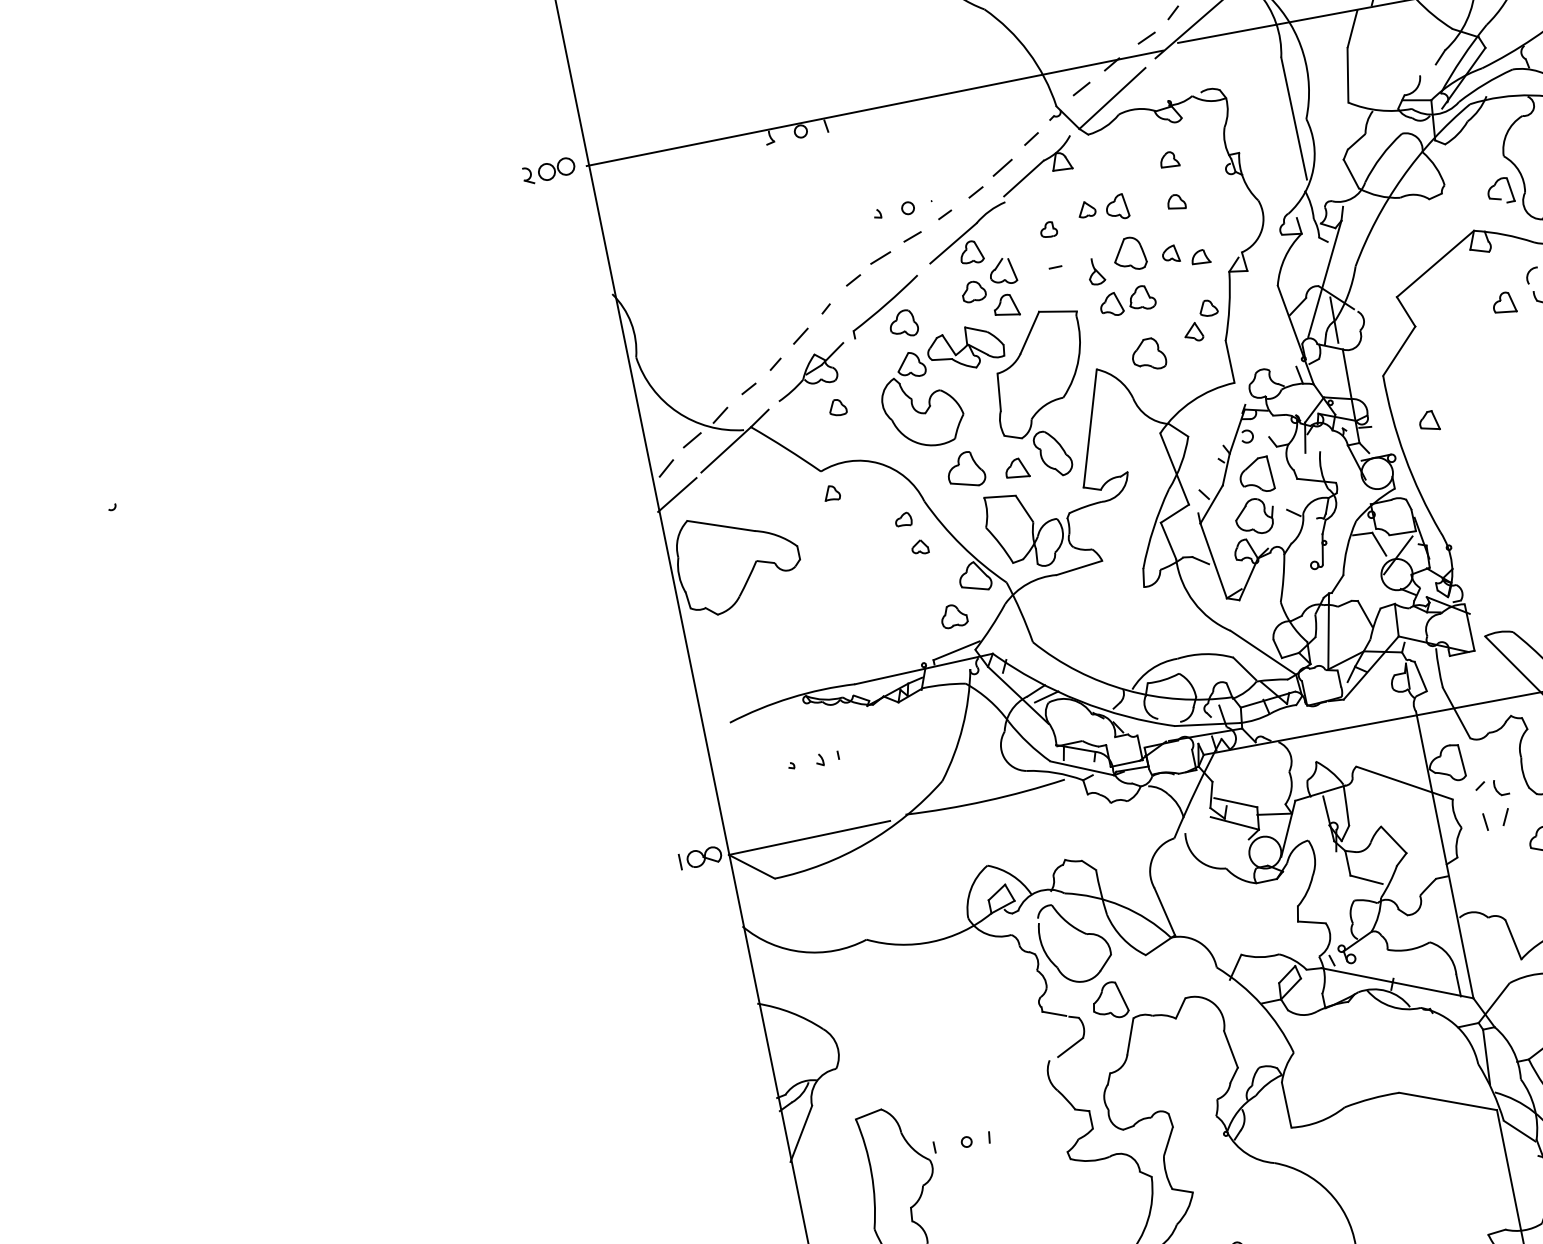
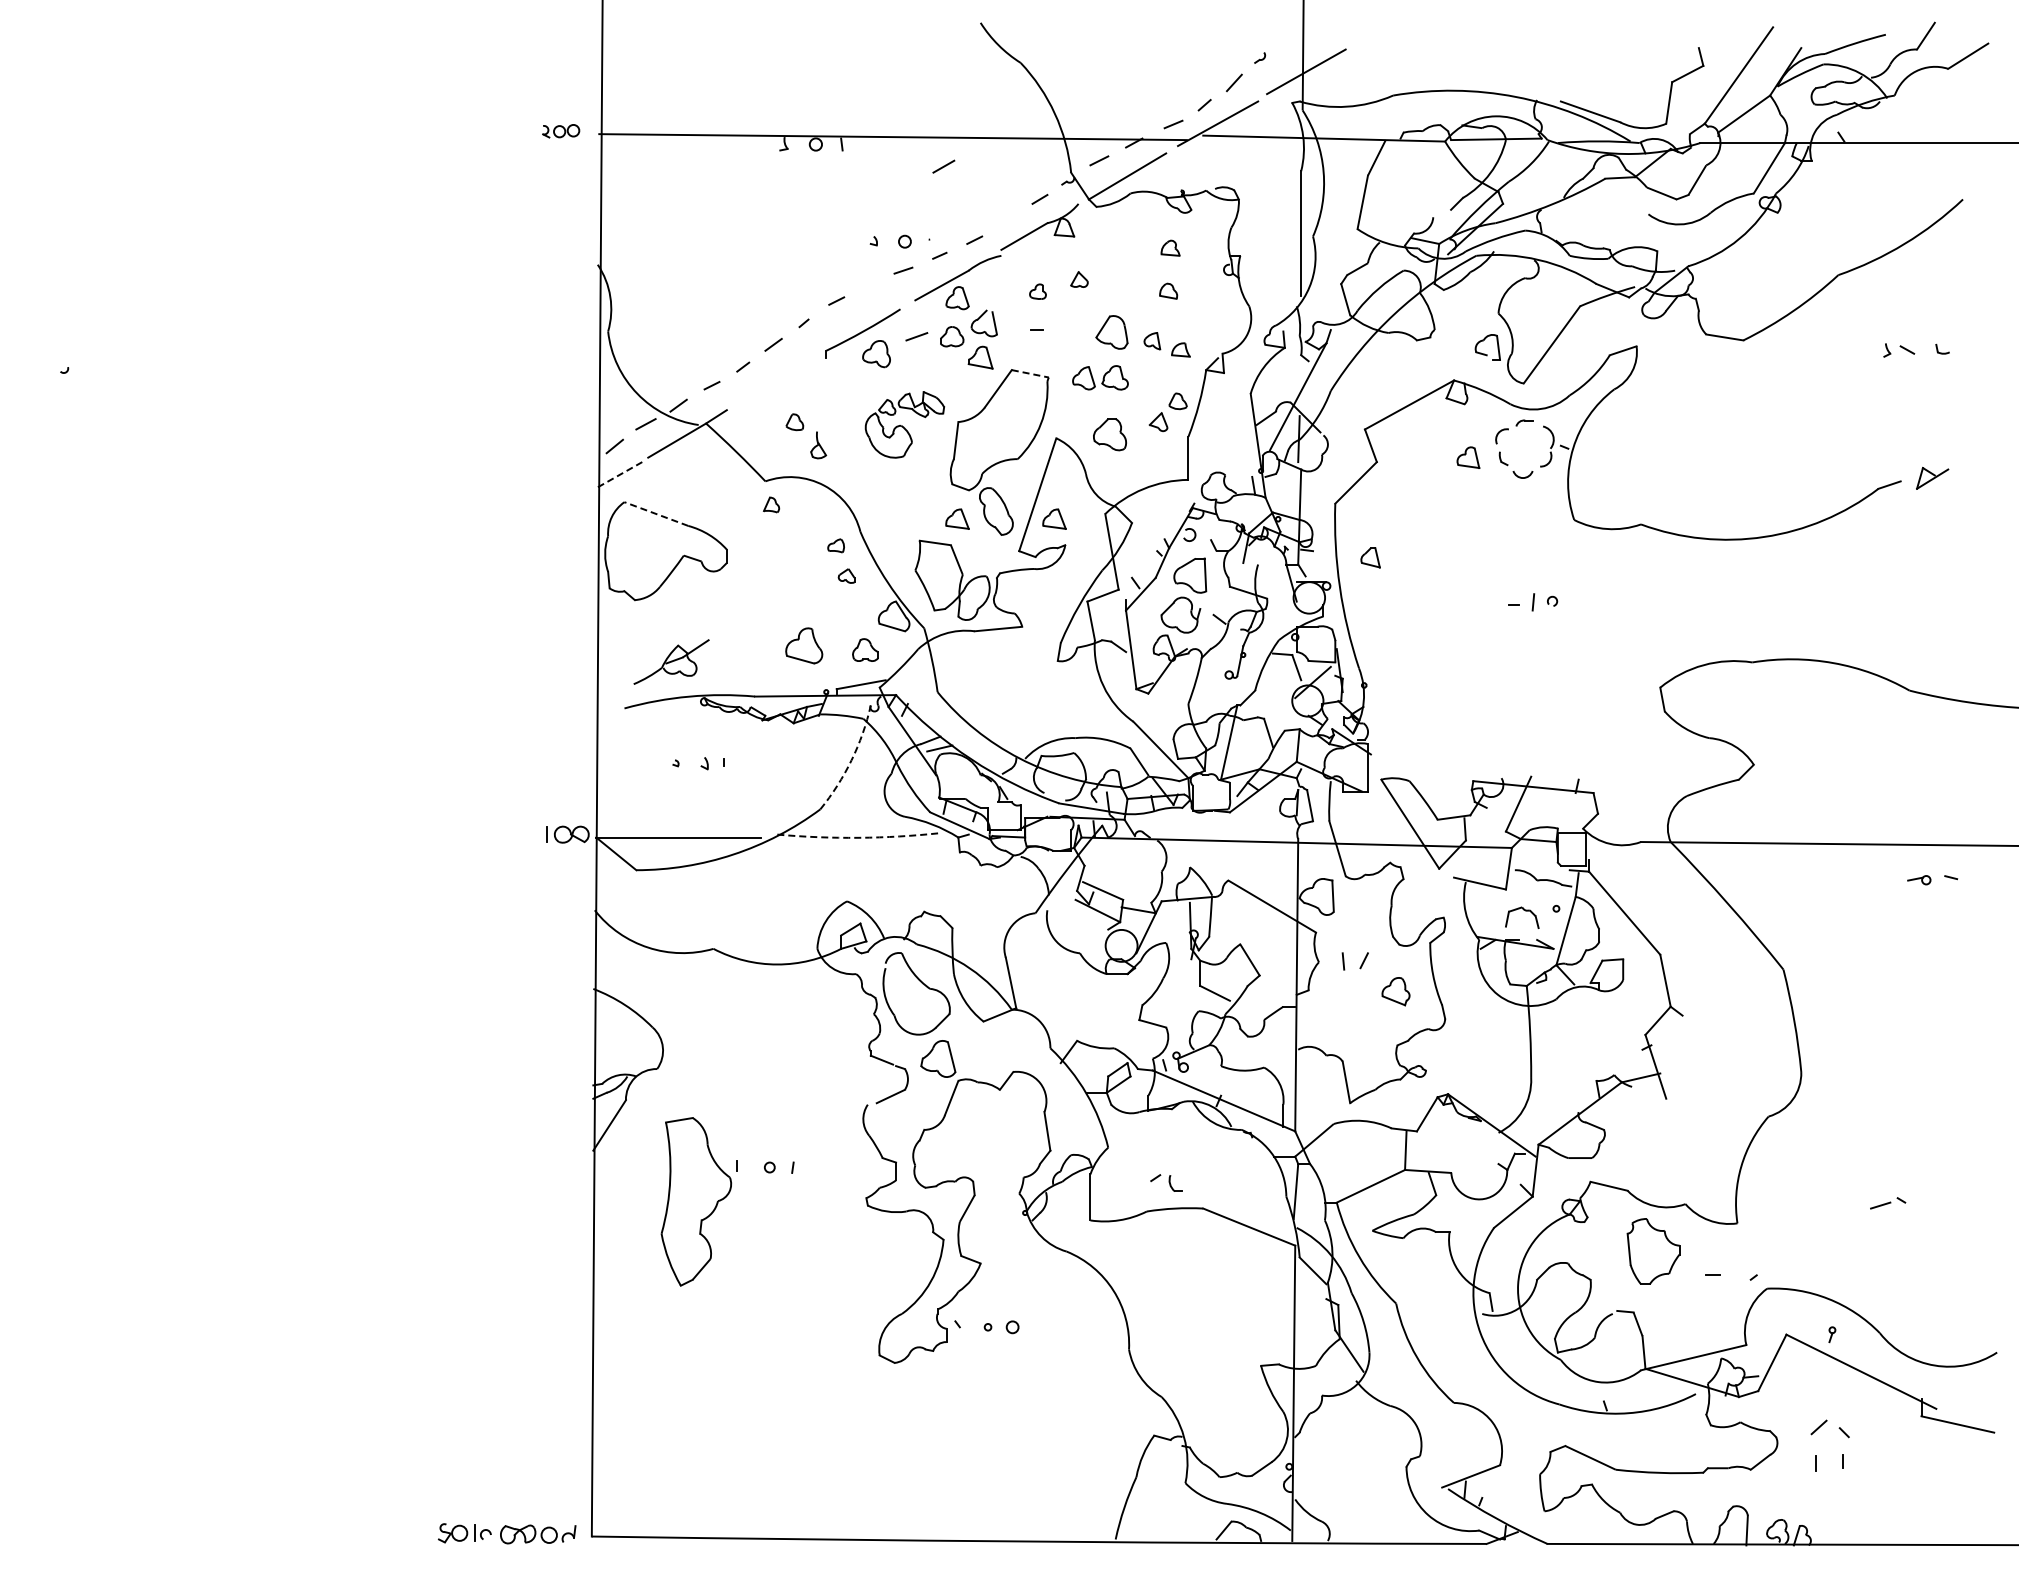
line: (1002, 167) -> (943, 166), moved
part: (548, 171) -> (560, 131), size x0.7
part: (1117, 207) -> (1109, 284), removed
line: (880, 257) -> (916, 336), moved
part: (1095, 271) -> (818, 445), moved
line: (1058, 311) -> (1030, 373), solid -> dashed
part: (811, 371) -> (671, 661), moved
part: (945, 387) -> (904, 424), size x0.6
part: (1111, 448) -> (1054, 518), added
part: (965, 469) -> (804, 645), moved
line: (677, 494) -> (620, 474), solid -> dashed
line: (720, 525) -> (655, 513), solid -> dashed
arc: (962, 726) -> (851, 760), solid -> dashed
part: (1491, 788) -> (1166, 1182), moved
arc: (985, 800) -> (858, 837), solid -> dashed

